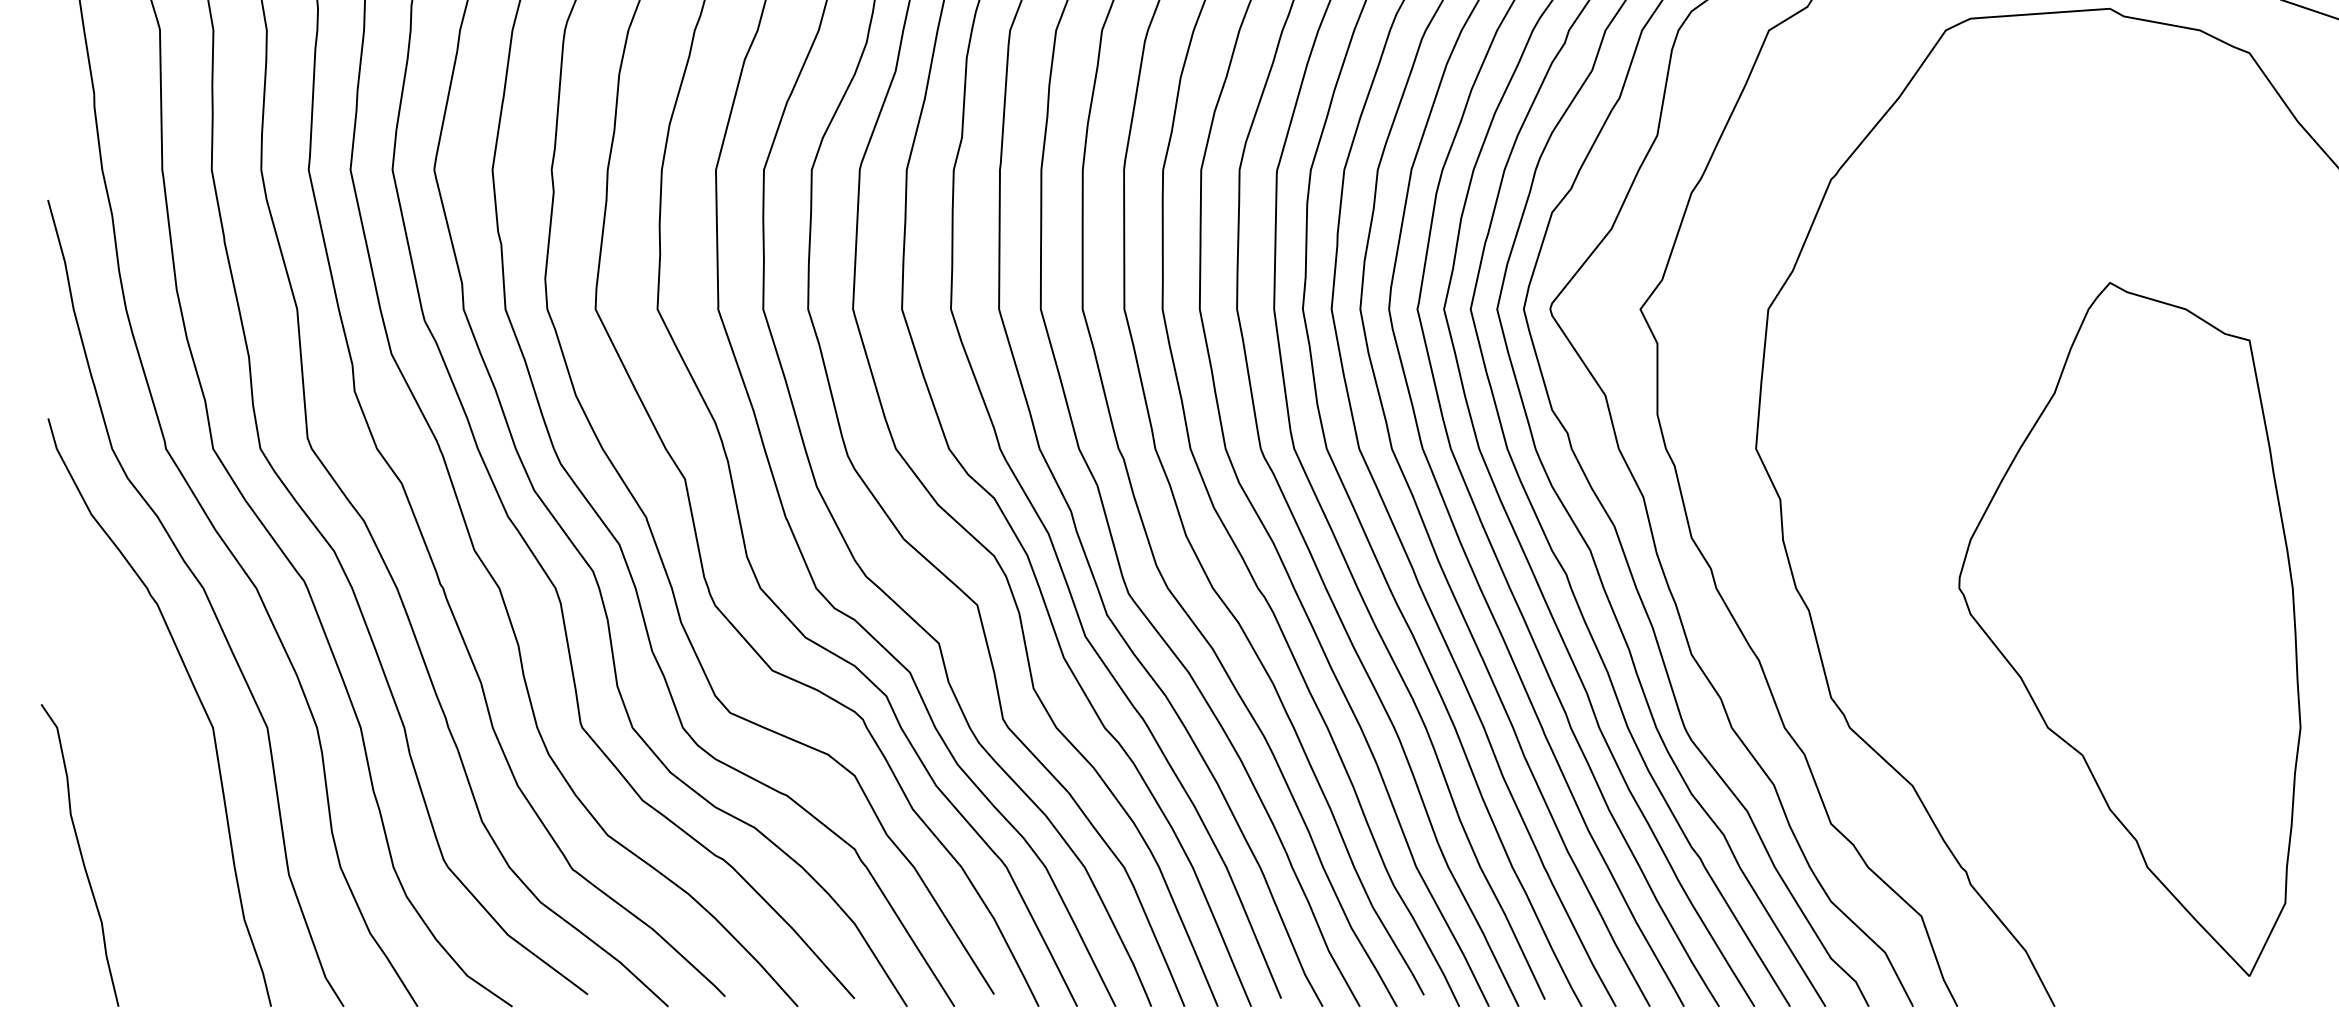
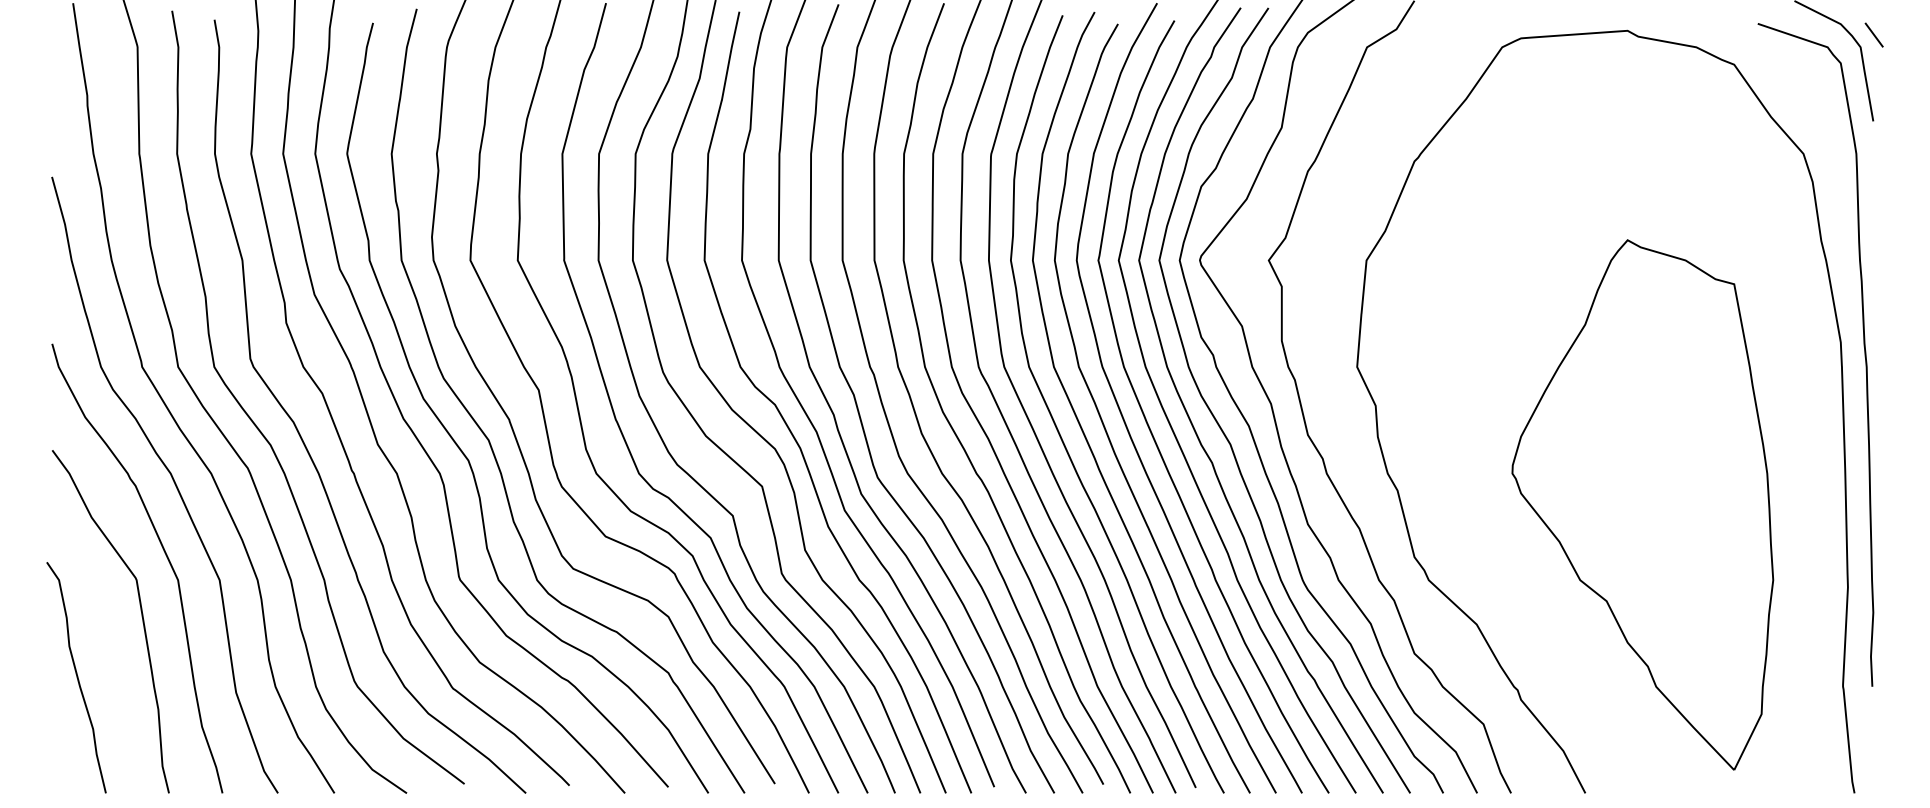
curve: (165, 776) -> (141, 617), added

